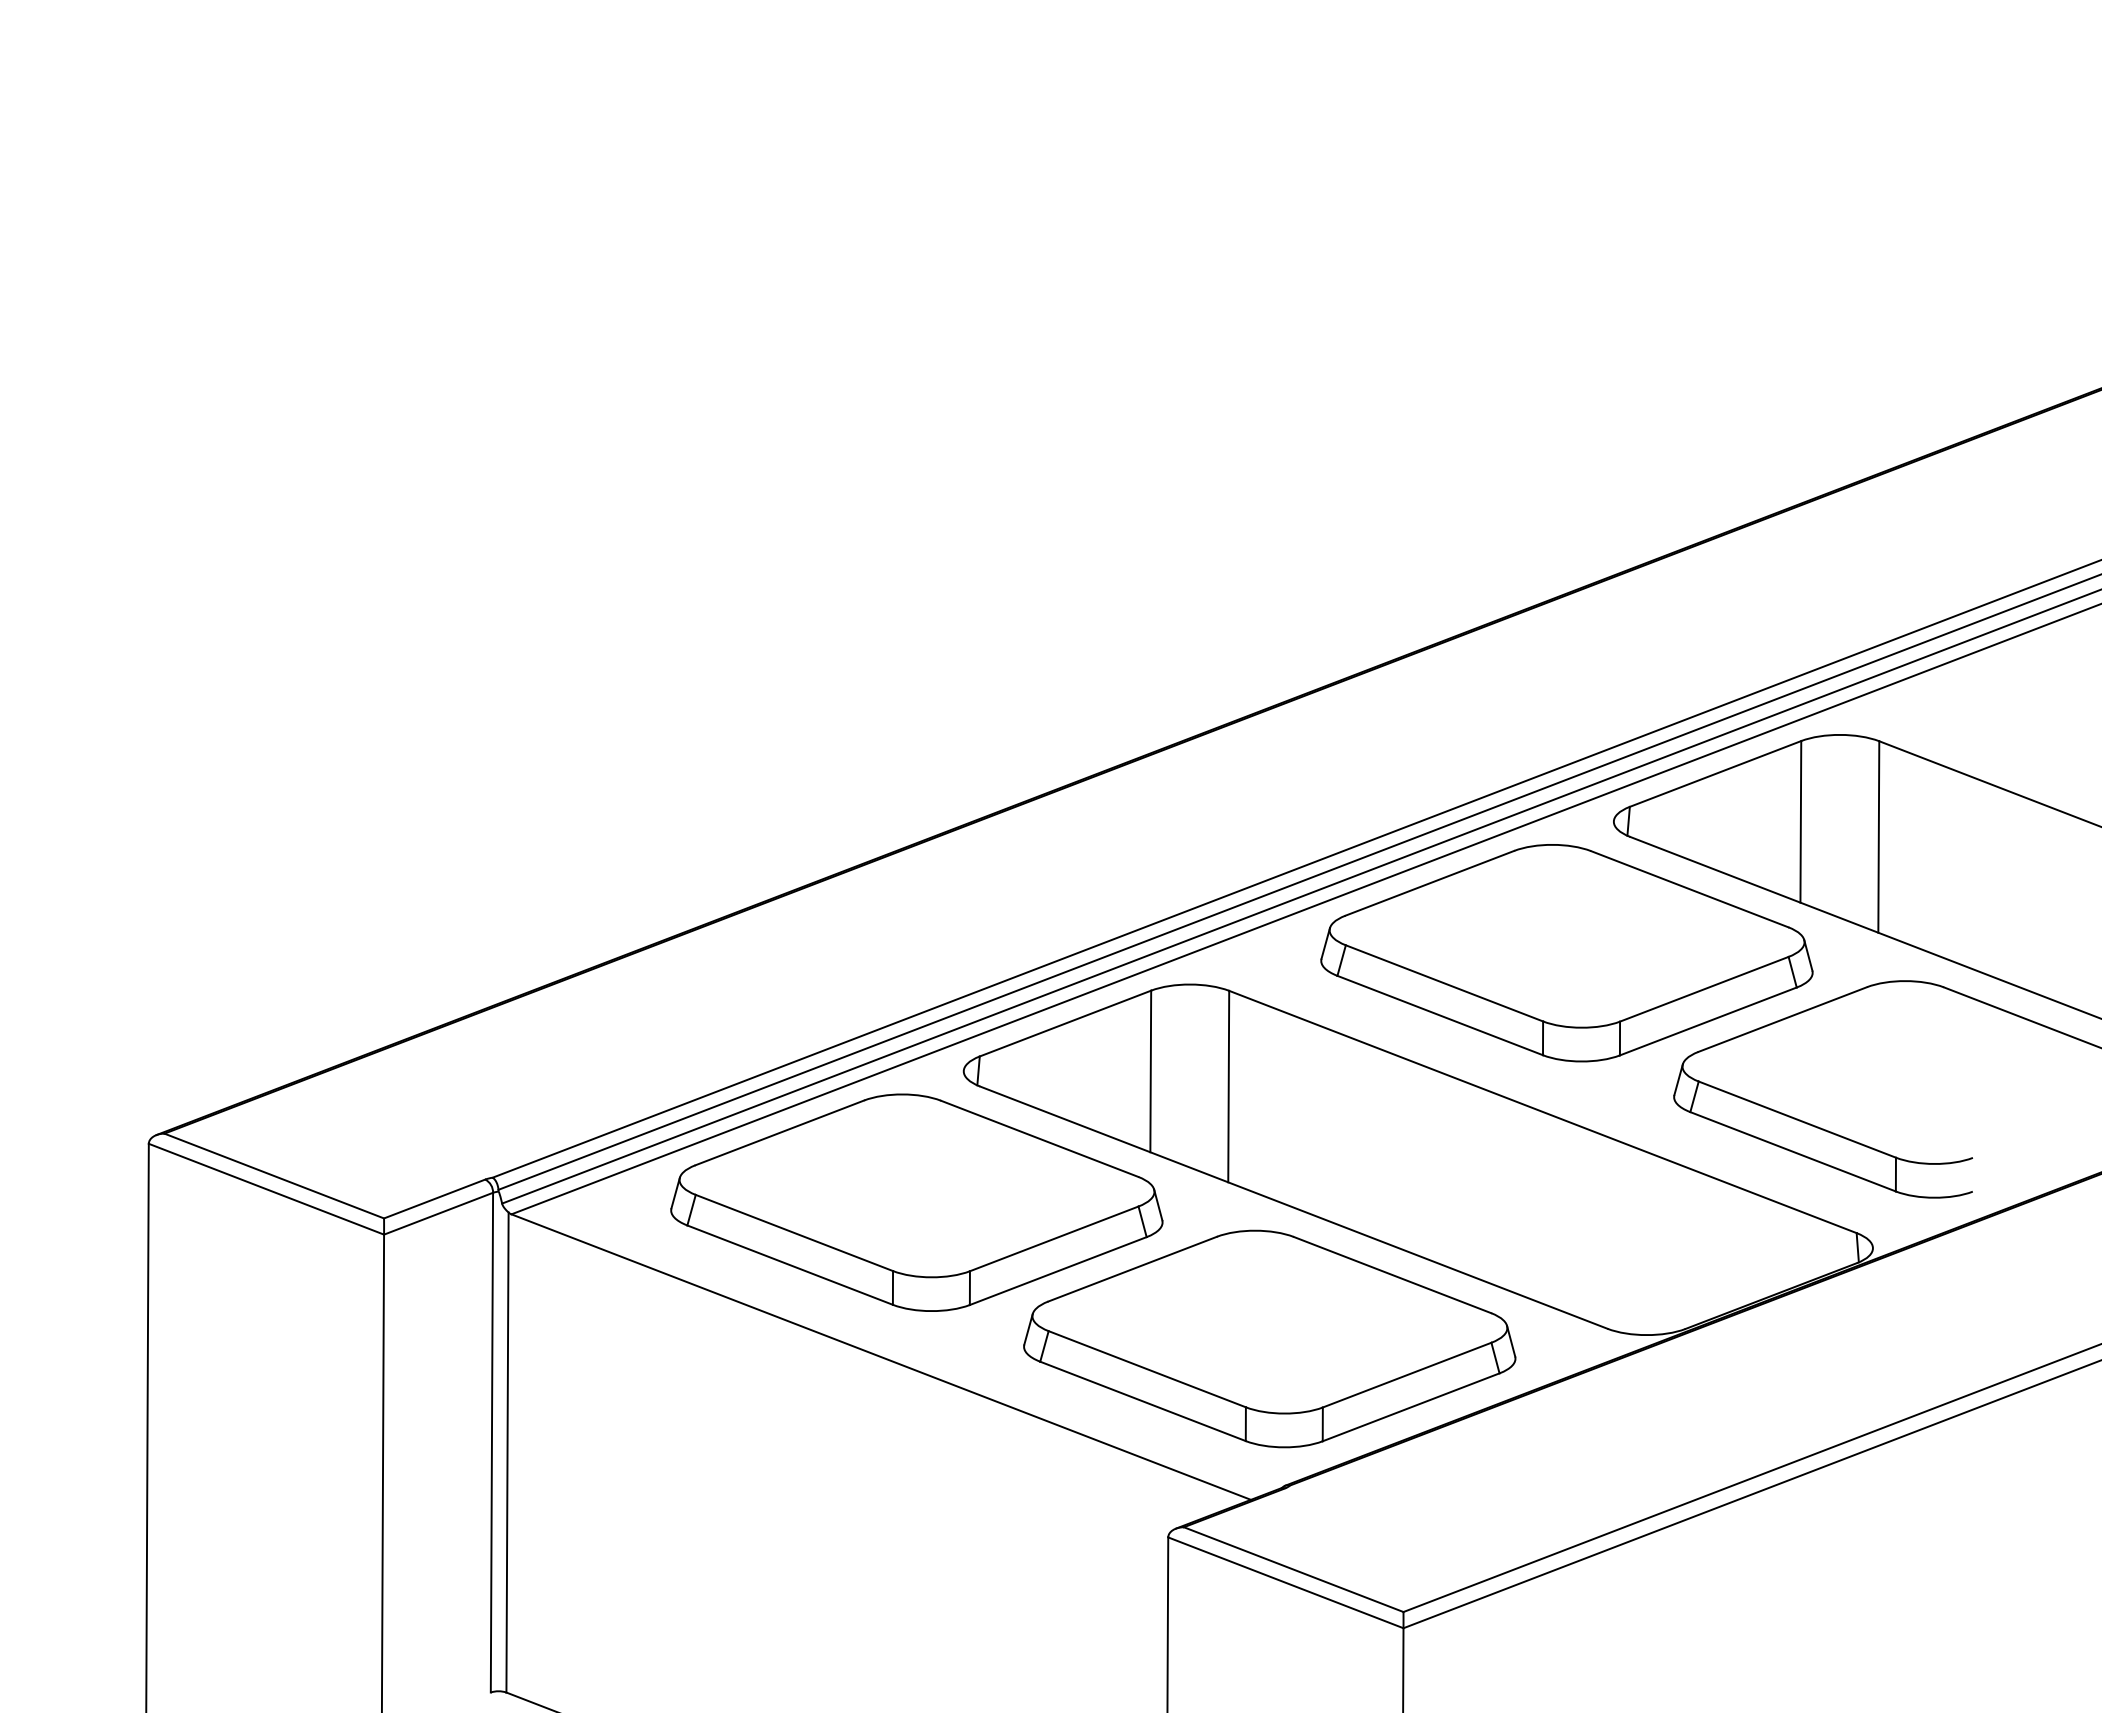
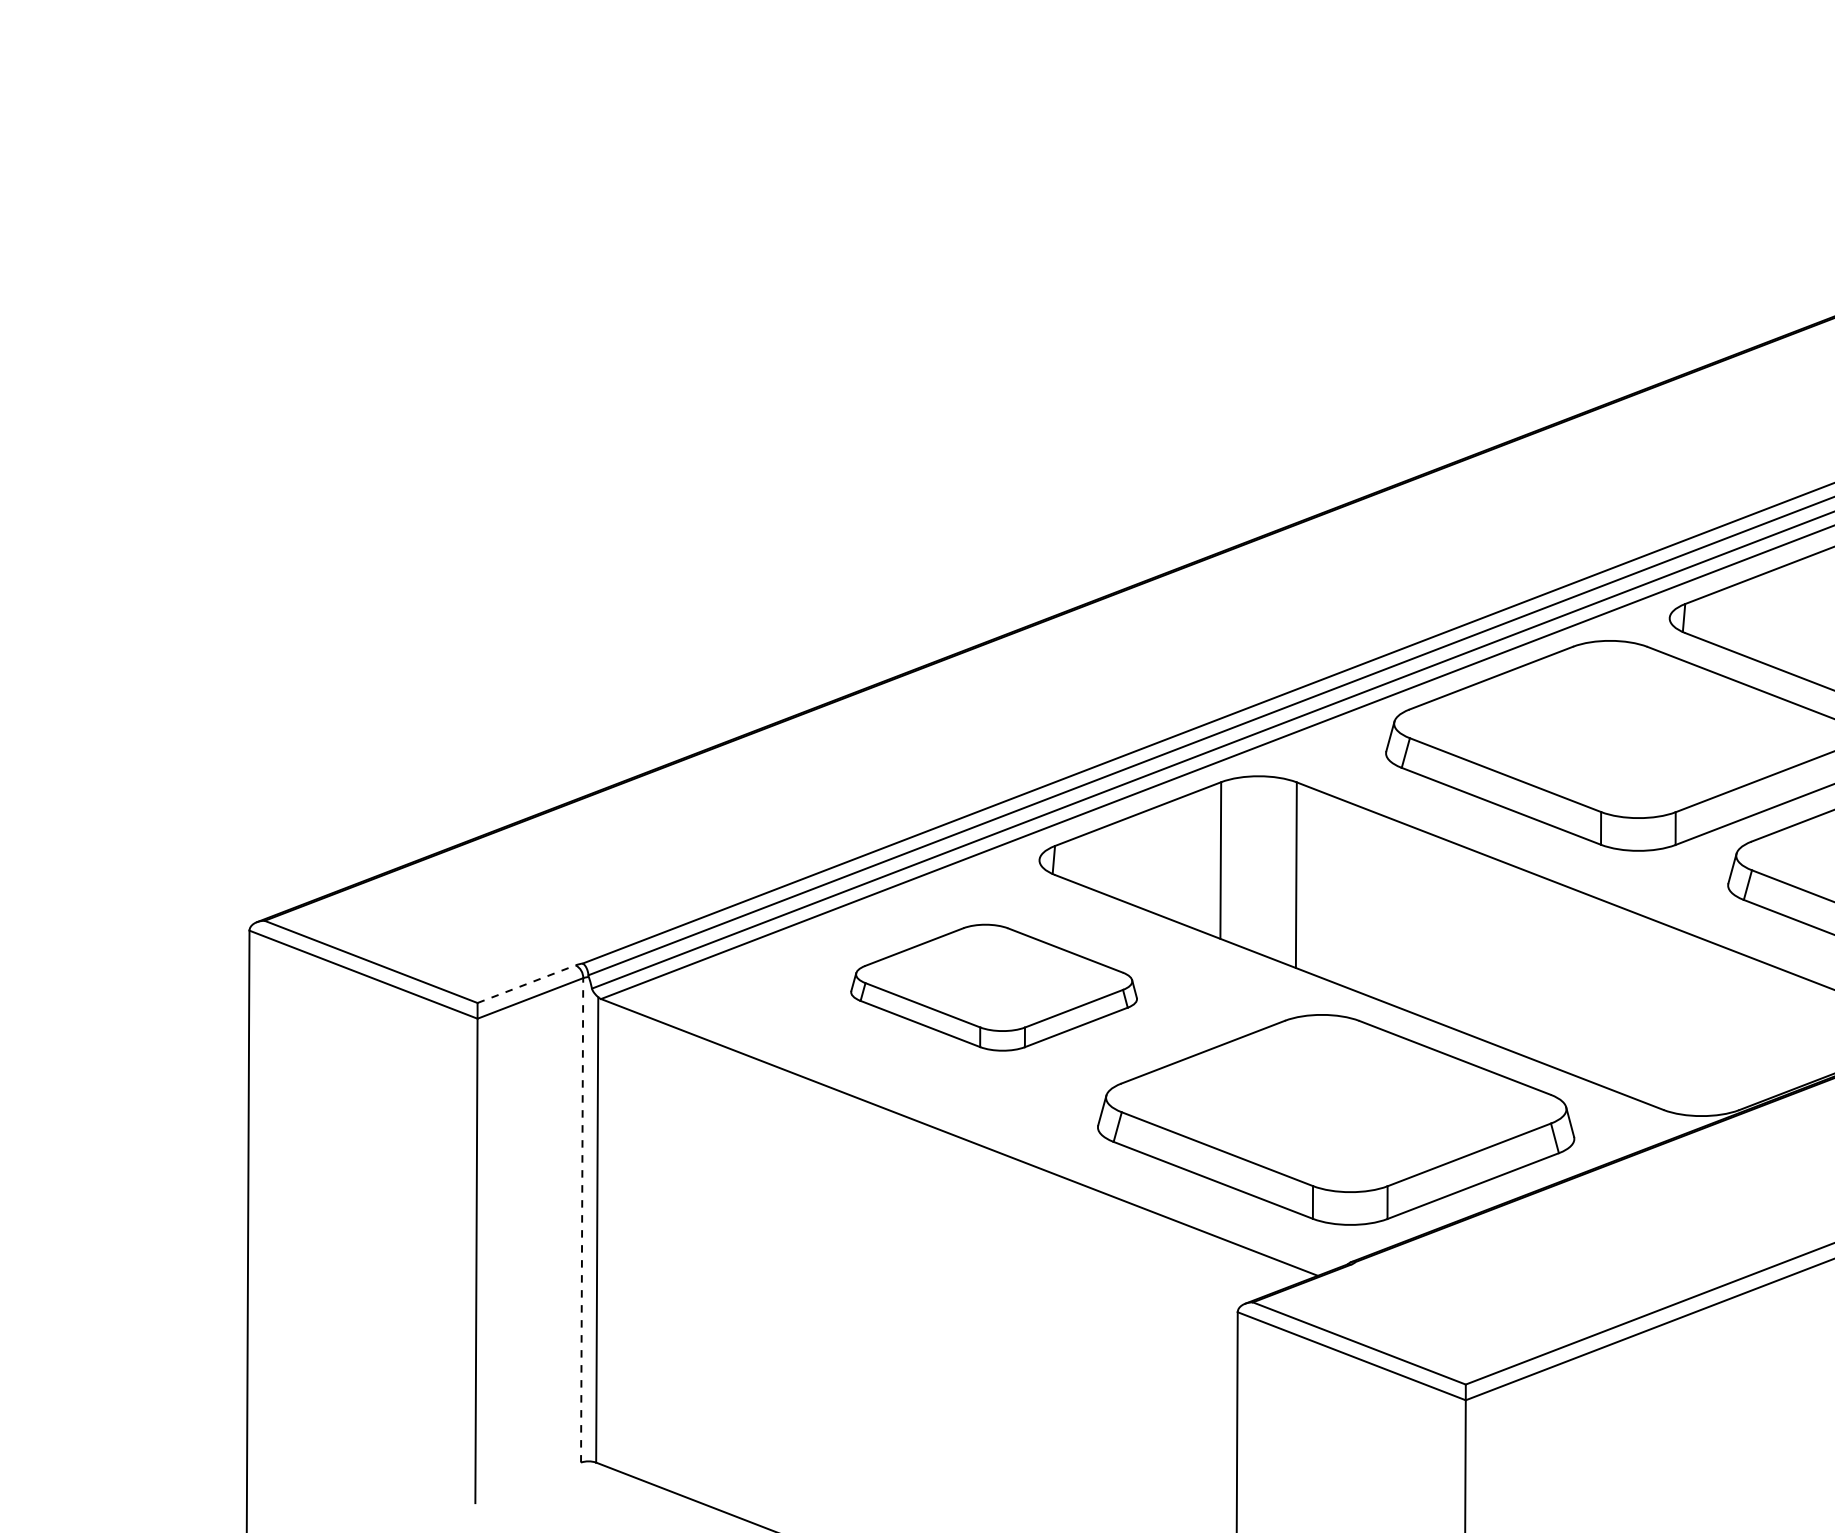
line: (435, 1198) -> (527, 983), solid -> dashed
part: (916, 1202) -> (993, 987), size x0.6
line: (491, 1442) -> (581, 1220), solid -> dashed

